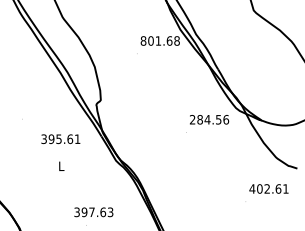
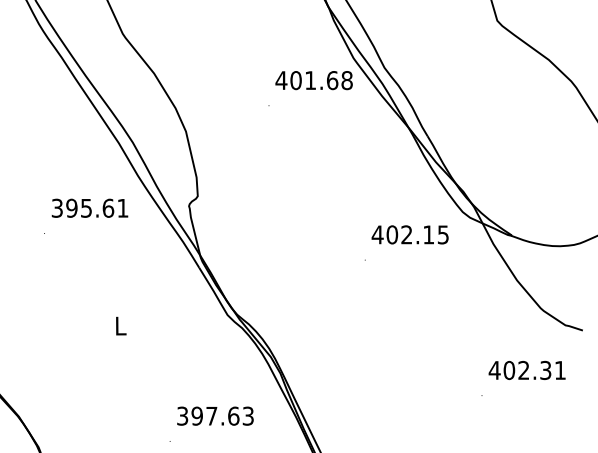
text: (143, 40) -> (281, 79), 801.68 -> 401.68
text: (209, 119) -> (410, 234), 284.56 -> 402.15
text: (60, 139) -> (89, 208), moved
text: (278, 188) -> (545, 369), 402.61 -> 402.31
text: (93, 212) -> (214, 416), moved

